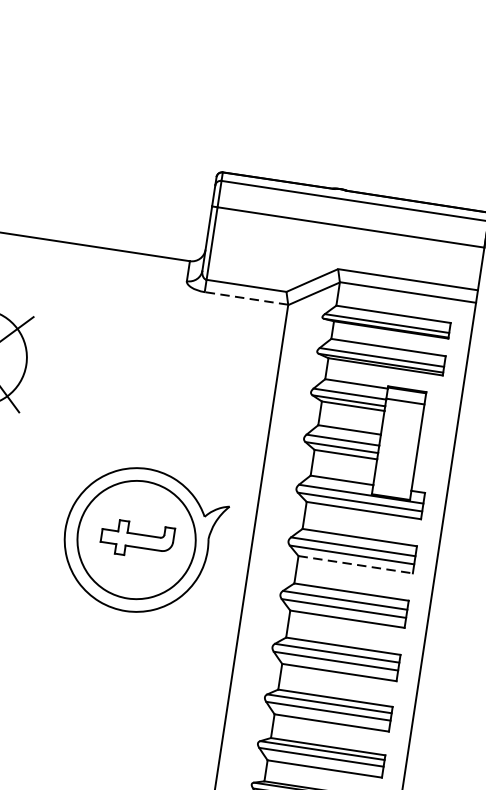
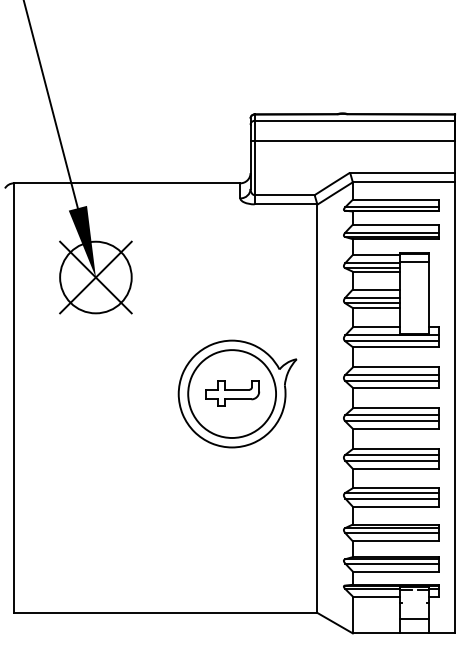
line: (245, 298) -> (285, 204), dashed -> solid
line: (355, 564) -> (395, 387), dashed -> solid

